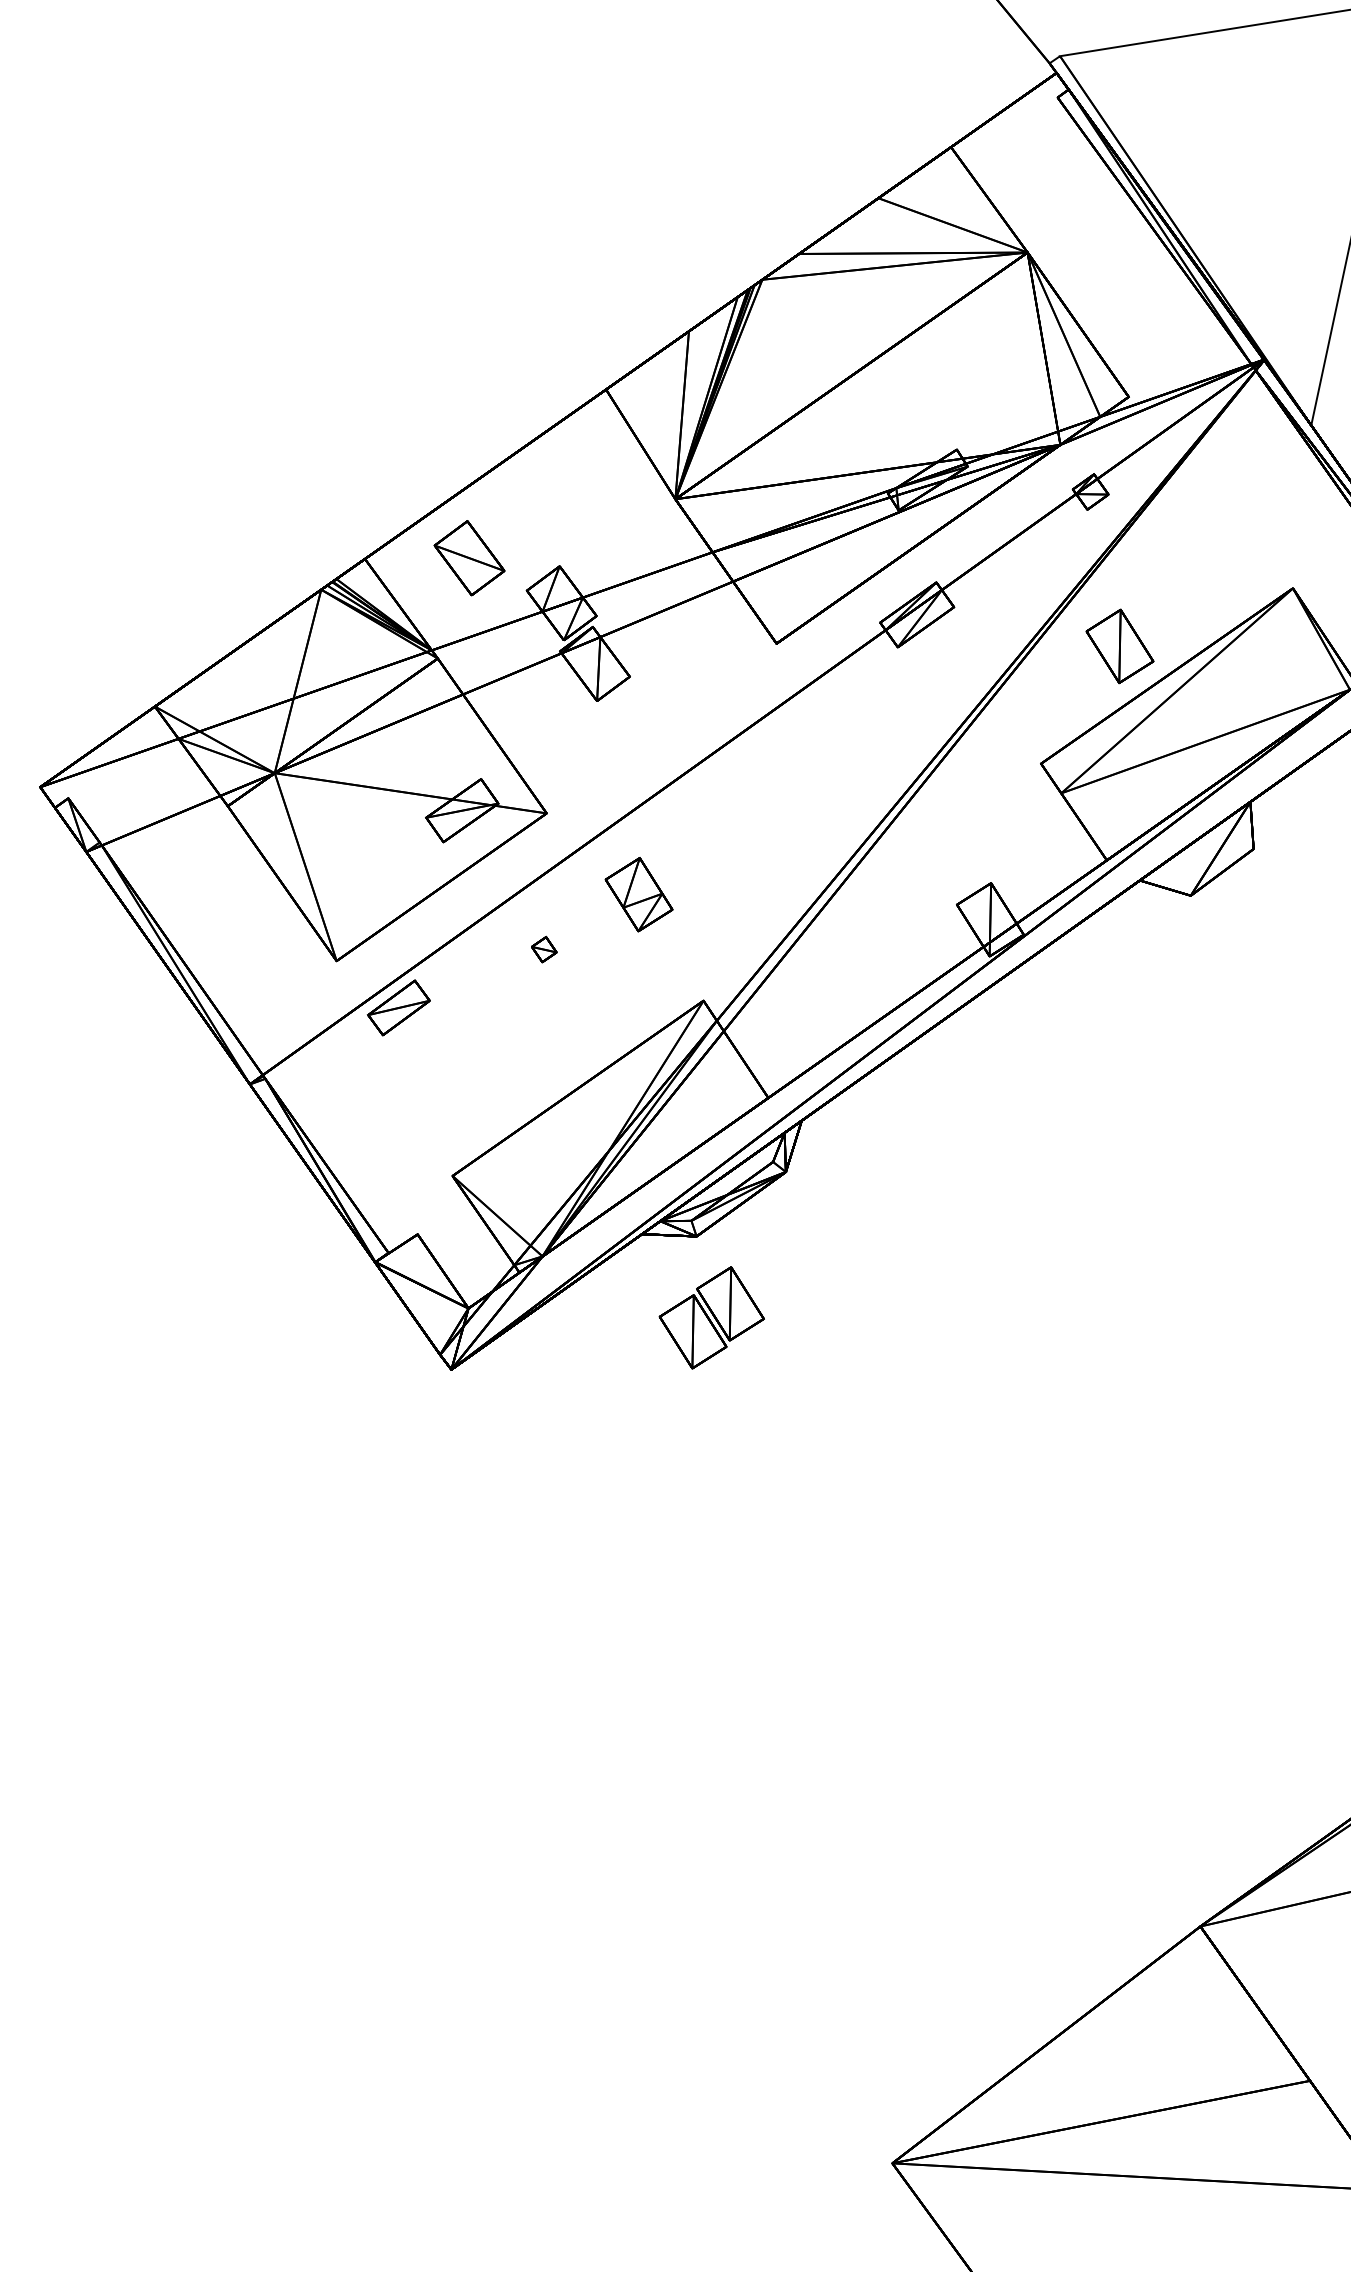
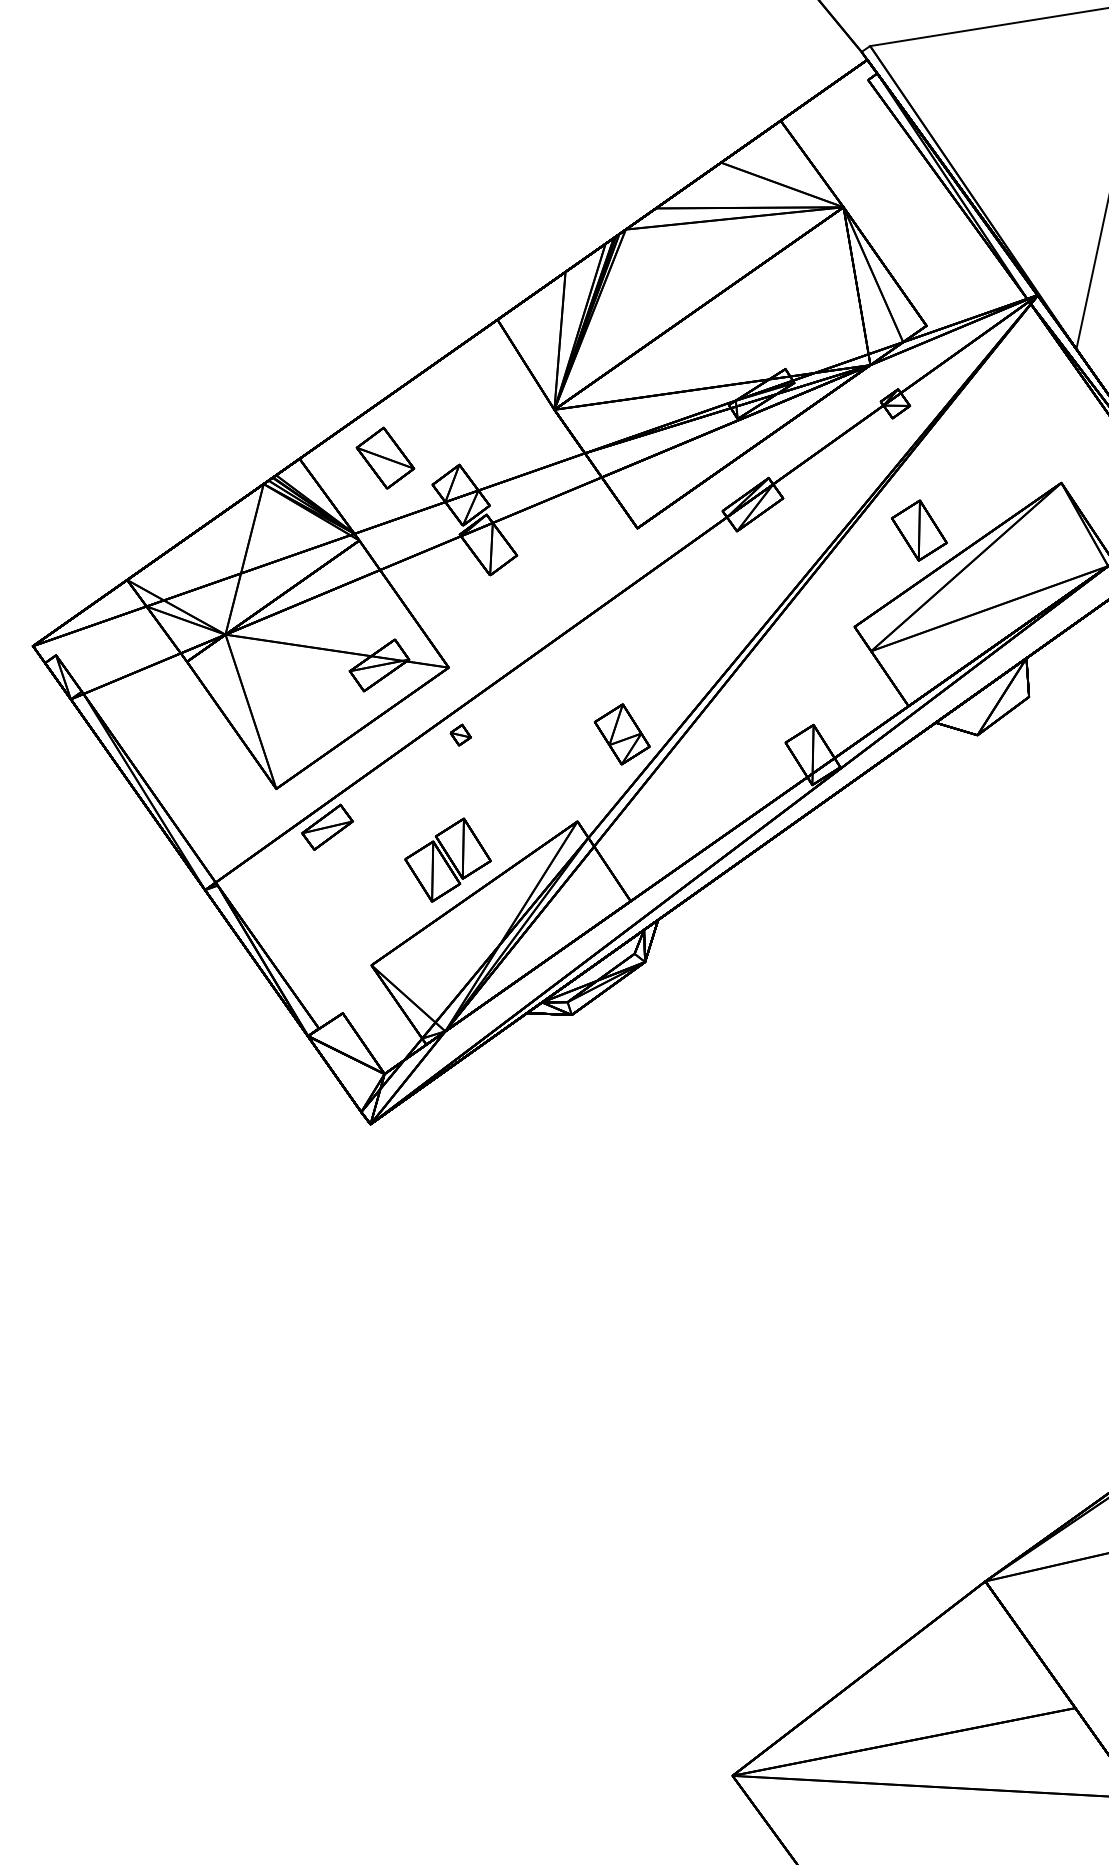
part: (638, 894) -> (621, 734), moved
part: (544, 949) -> (460, 735), moved
part: (711, 1317) -> (447, 859), moved

